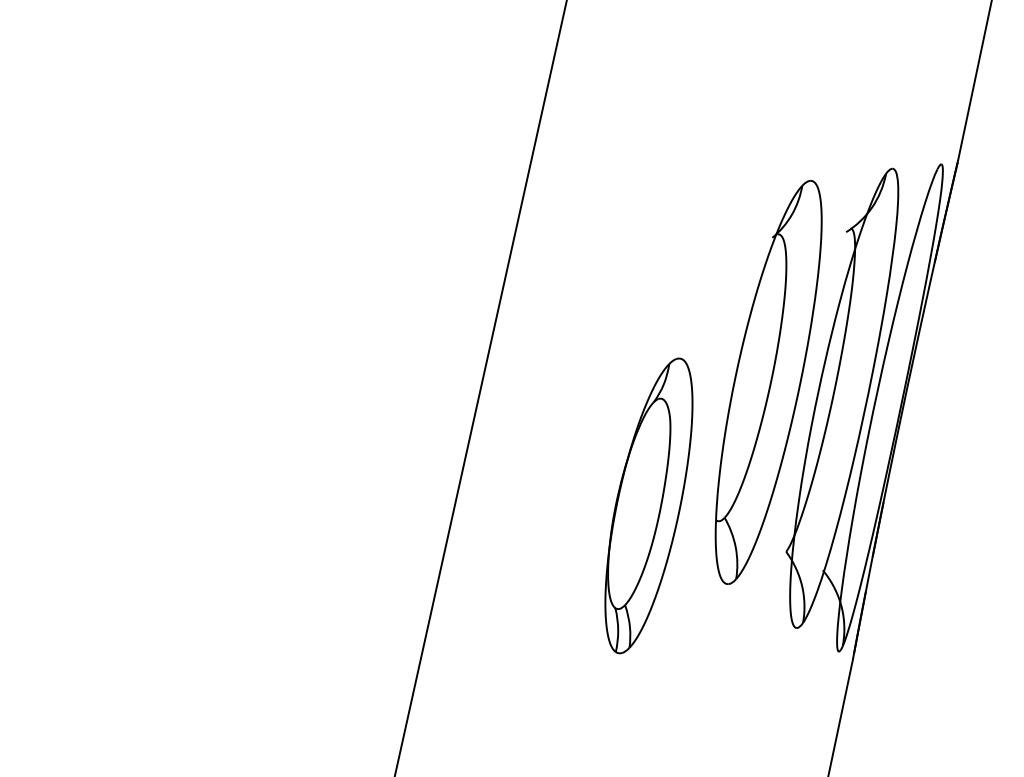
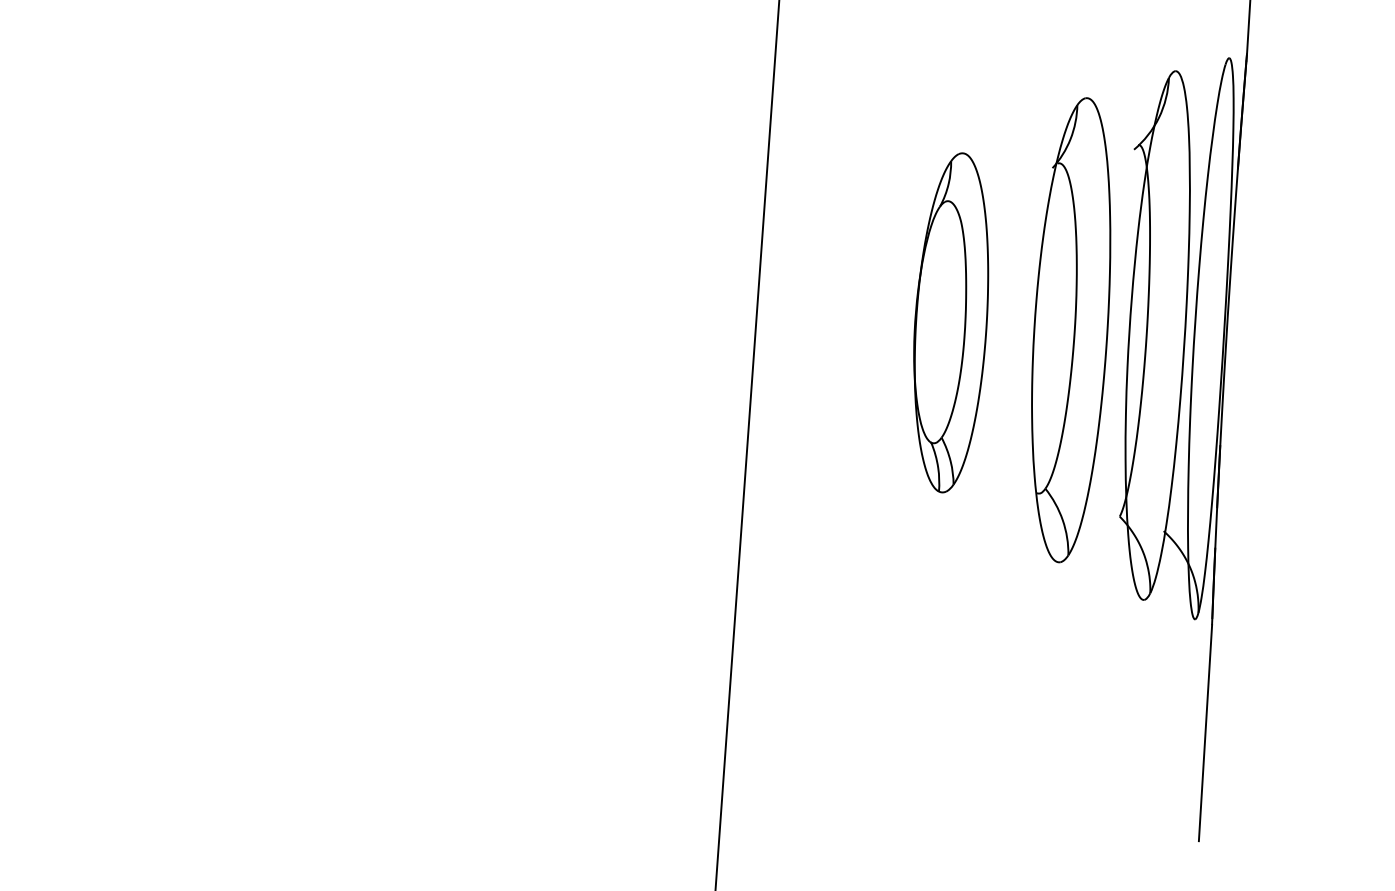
part: (648, 505) -> (951, 322), moved

